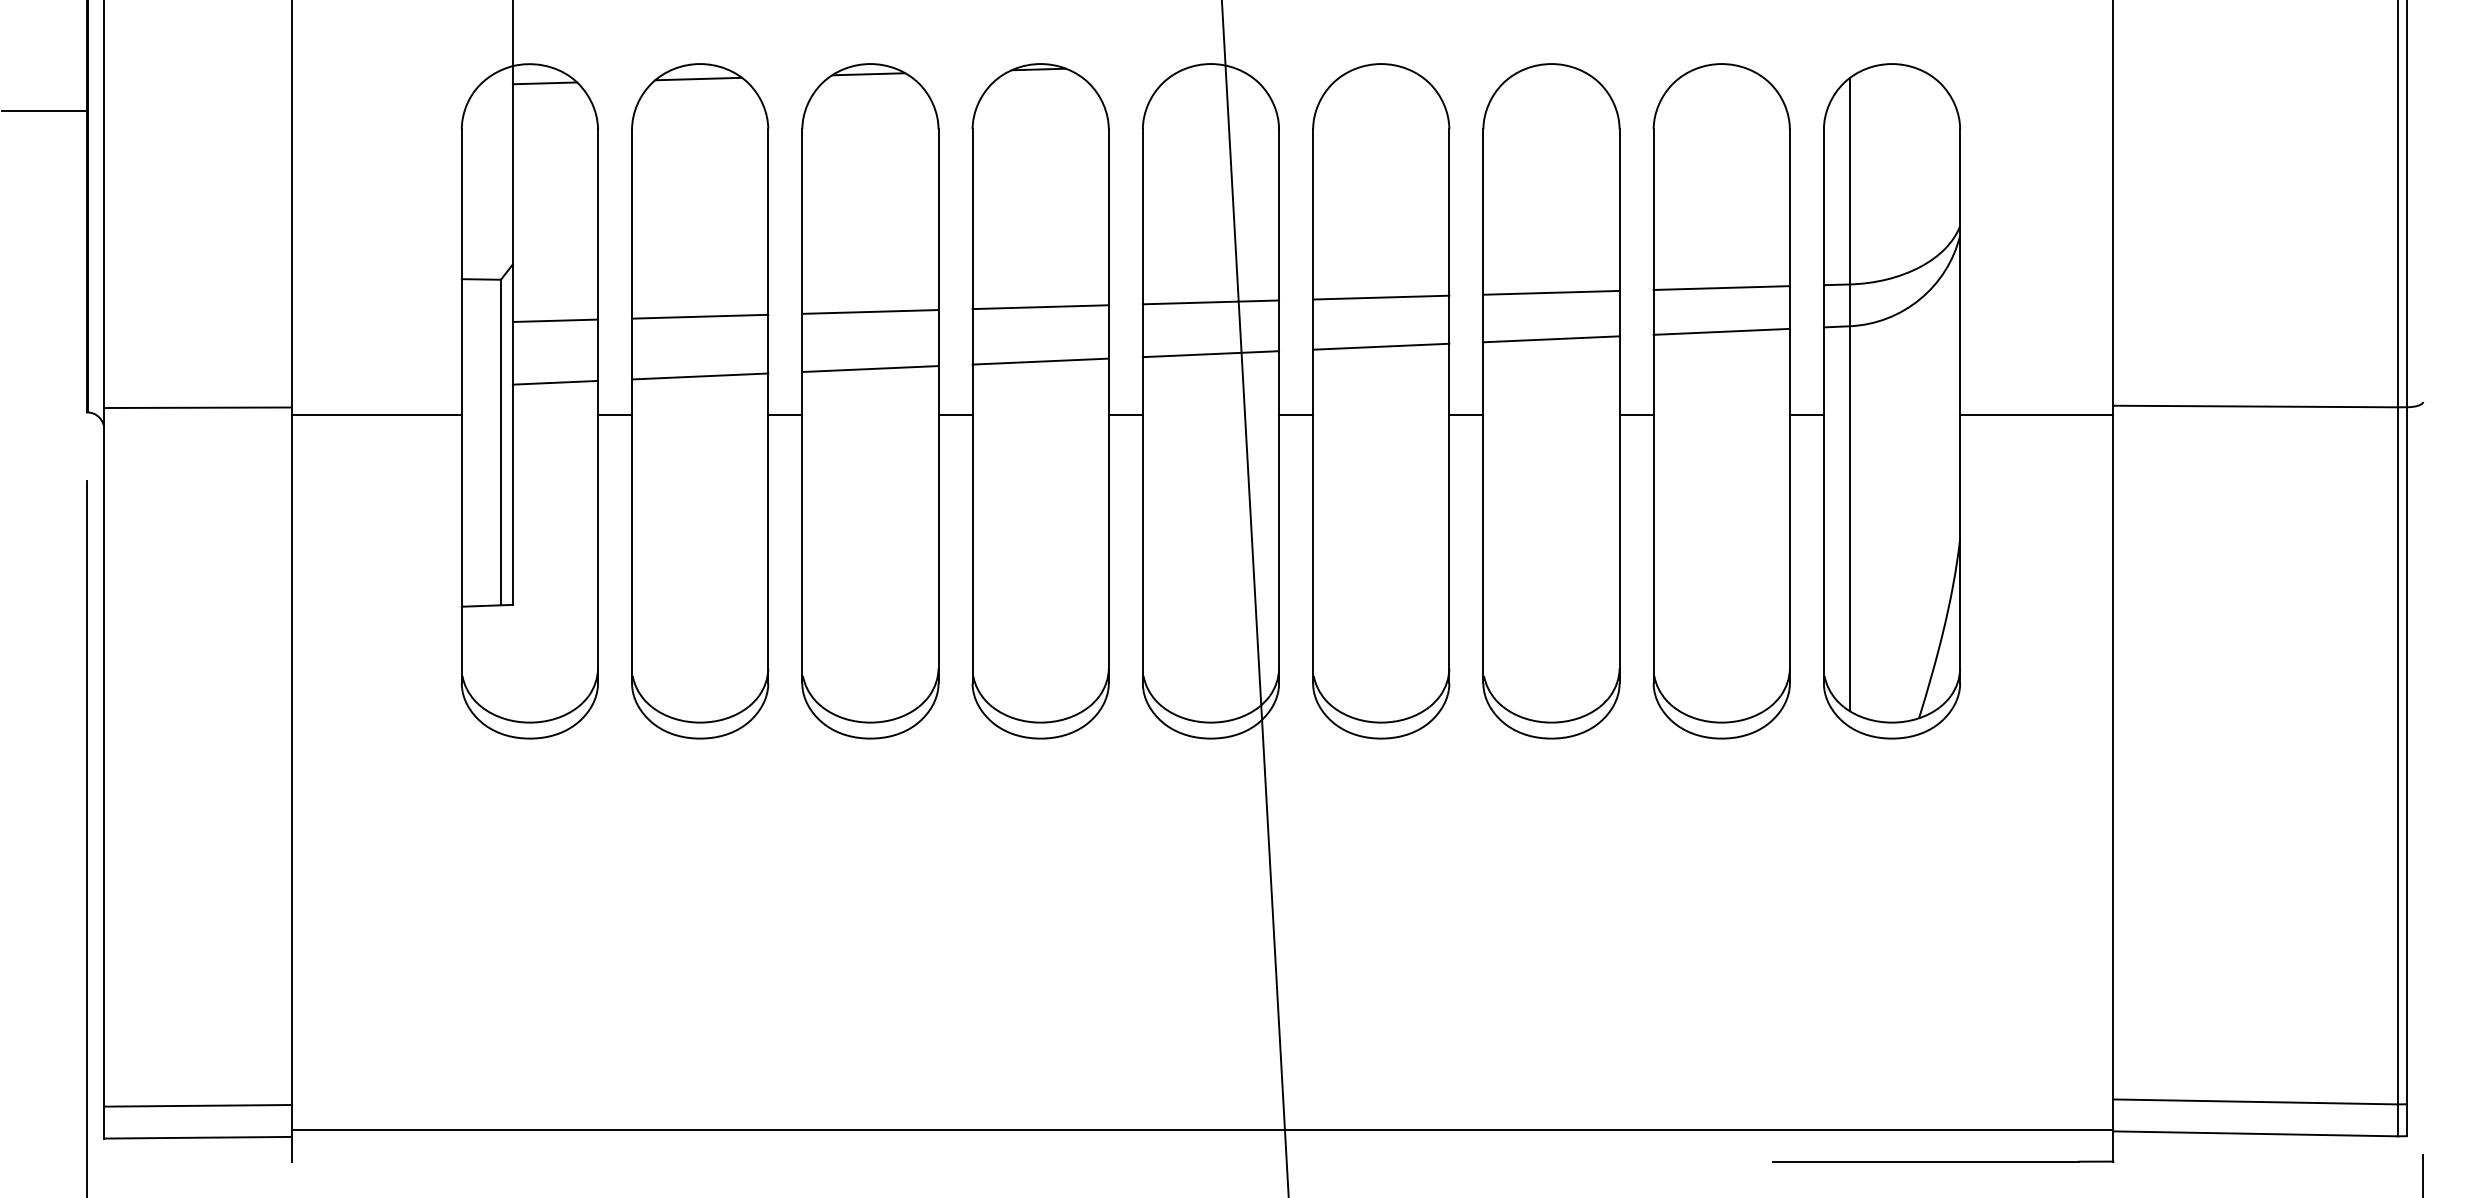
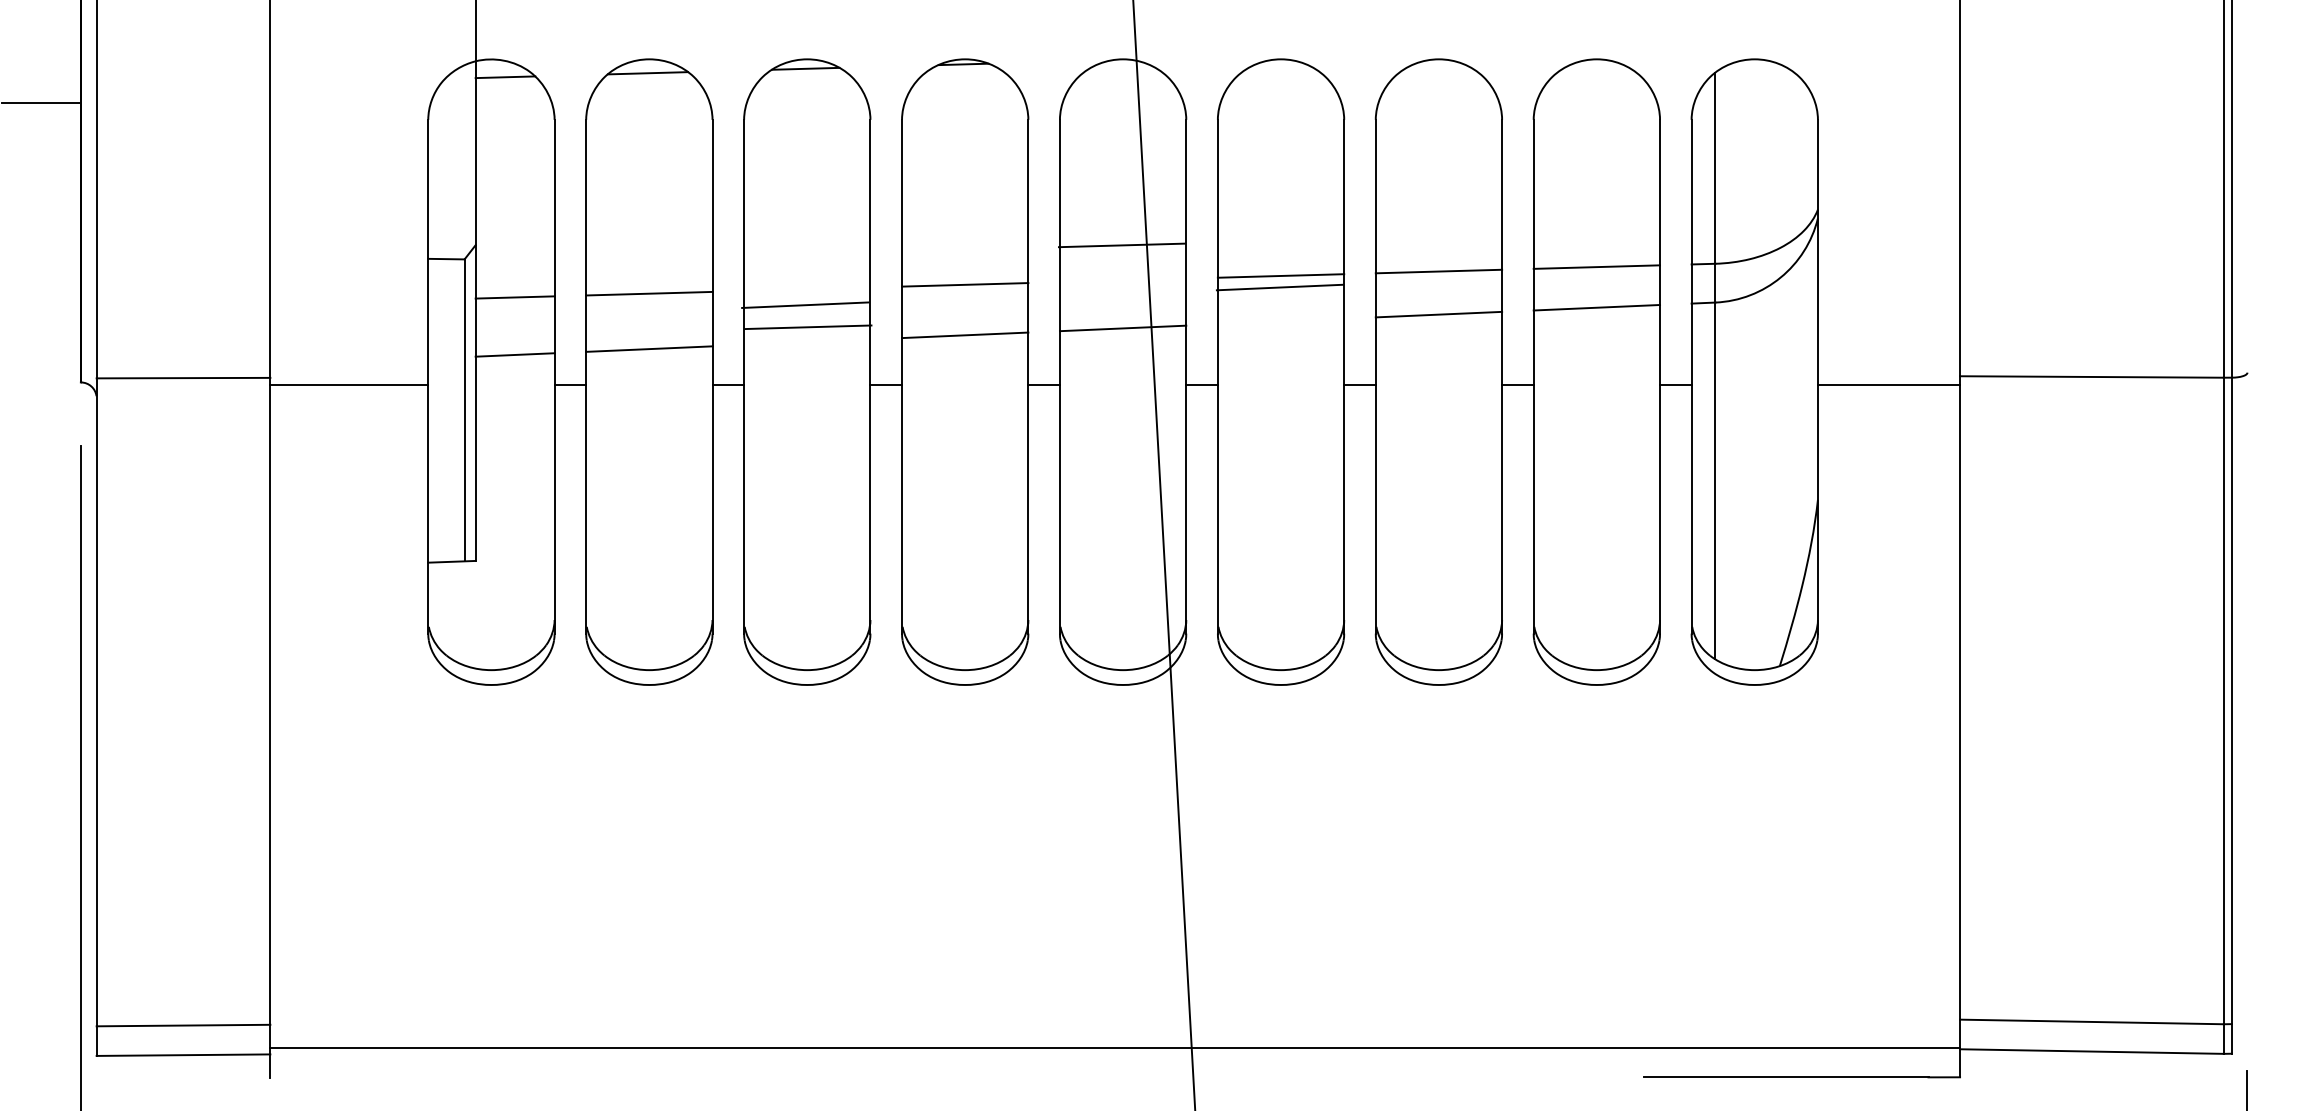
line: (1210, 302) -> (1121, 245), moved
line: (870, 312) -> (808, 327), moved
line: (1380, 346) -> (1279, 287), moved
line: (870, 368) -> (805, 304), moved

